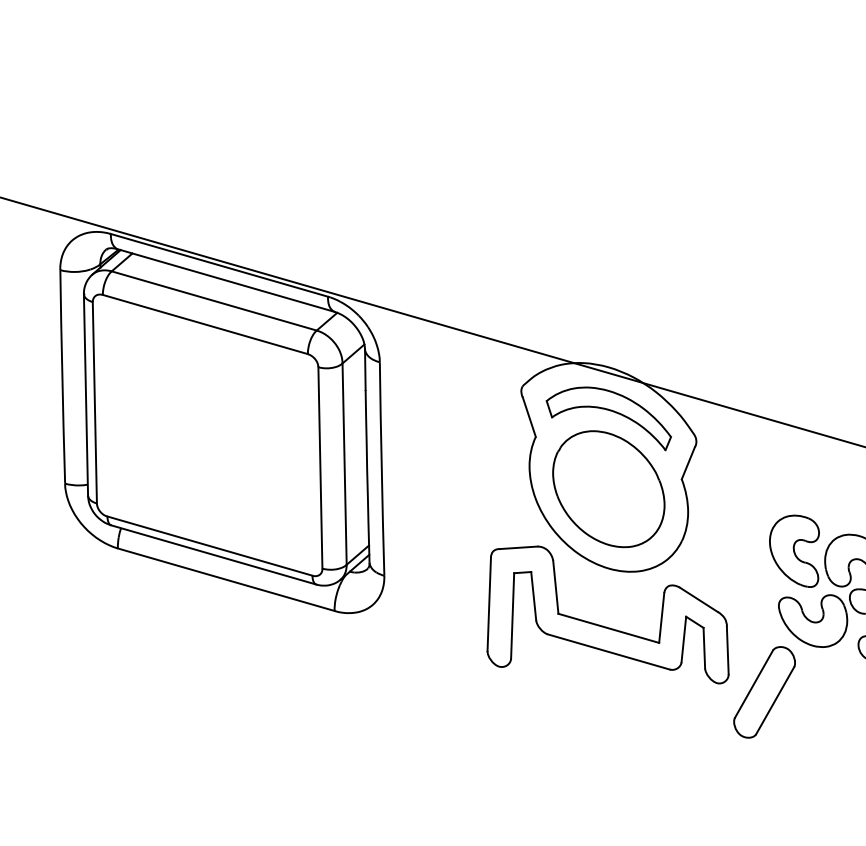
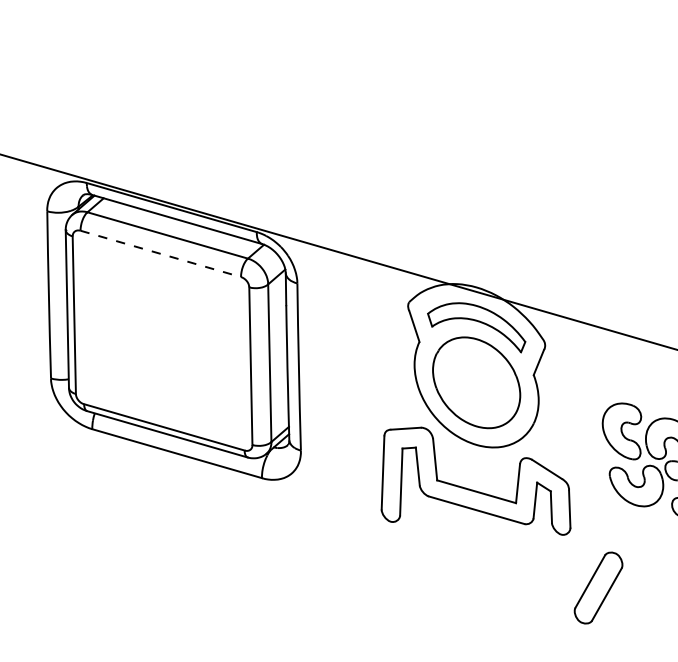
line: (205, 324) -> (160, 253), solid -> dashed
part: (764, 692) -> (598, 588), moved

